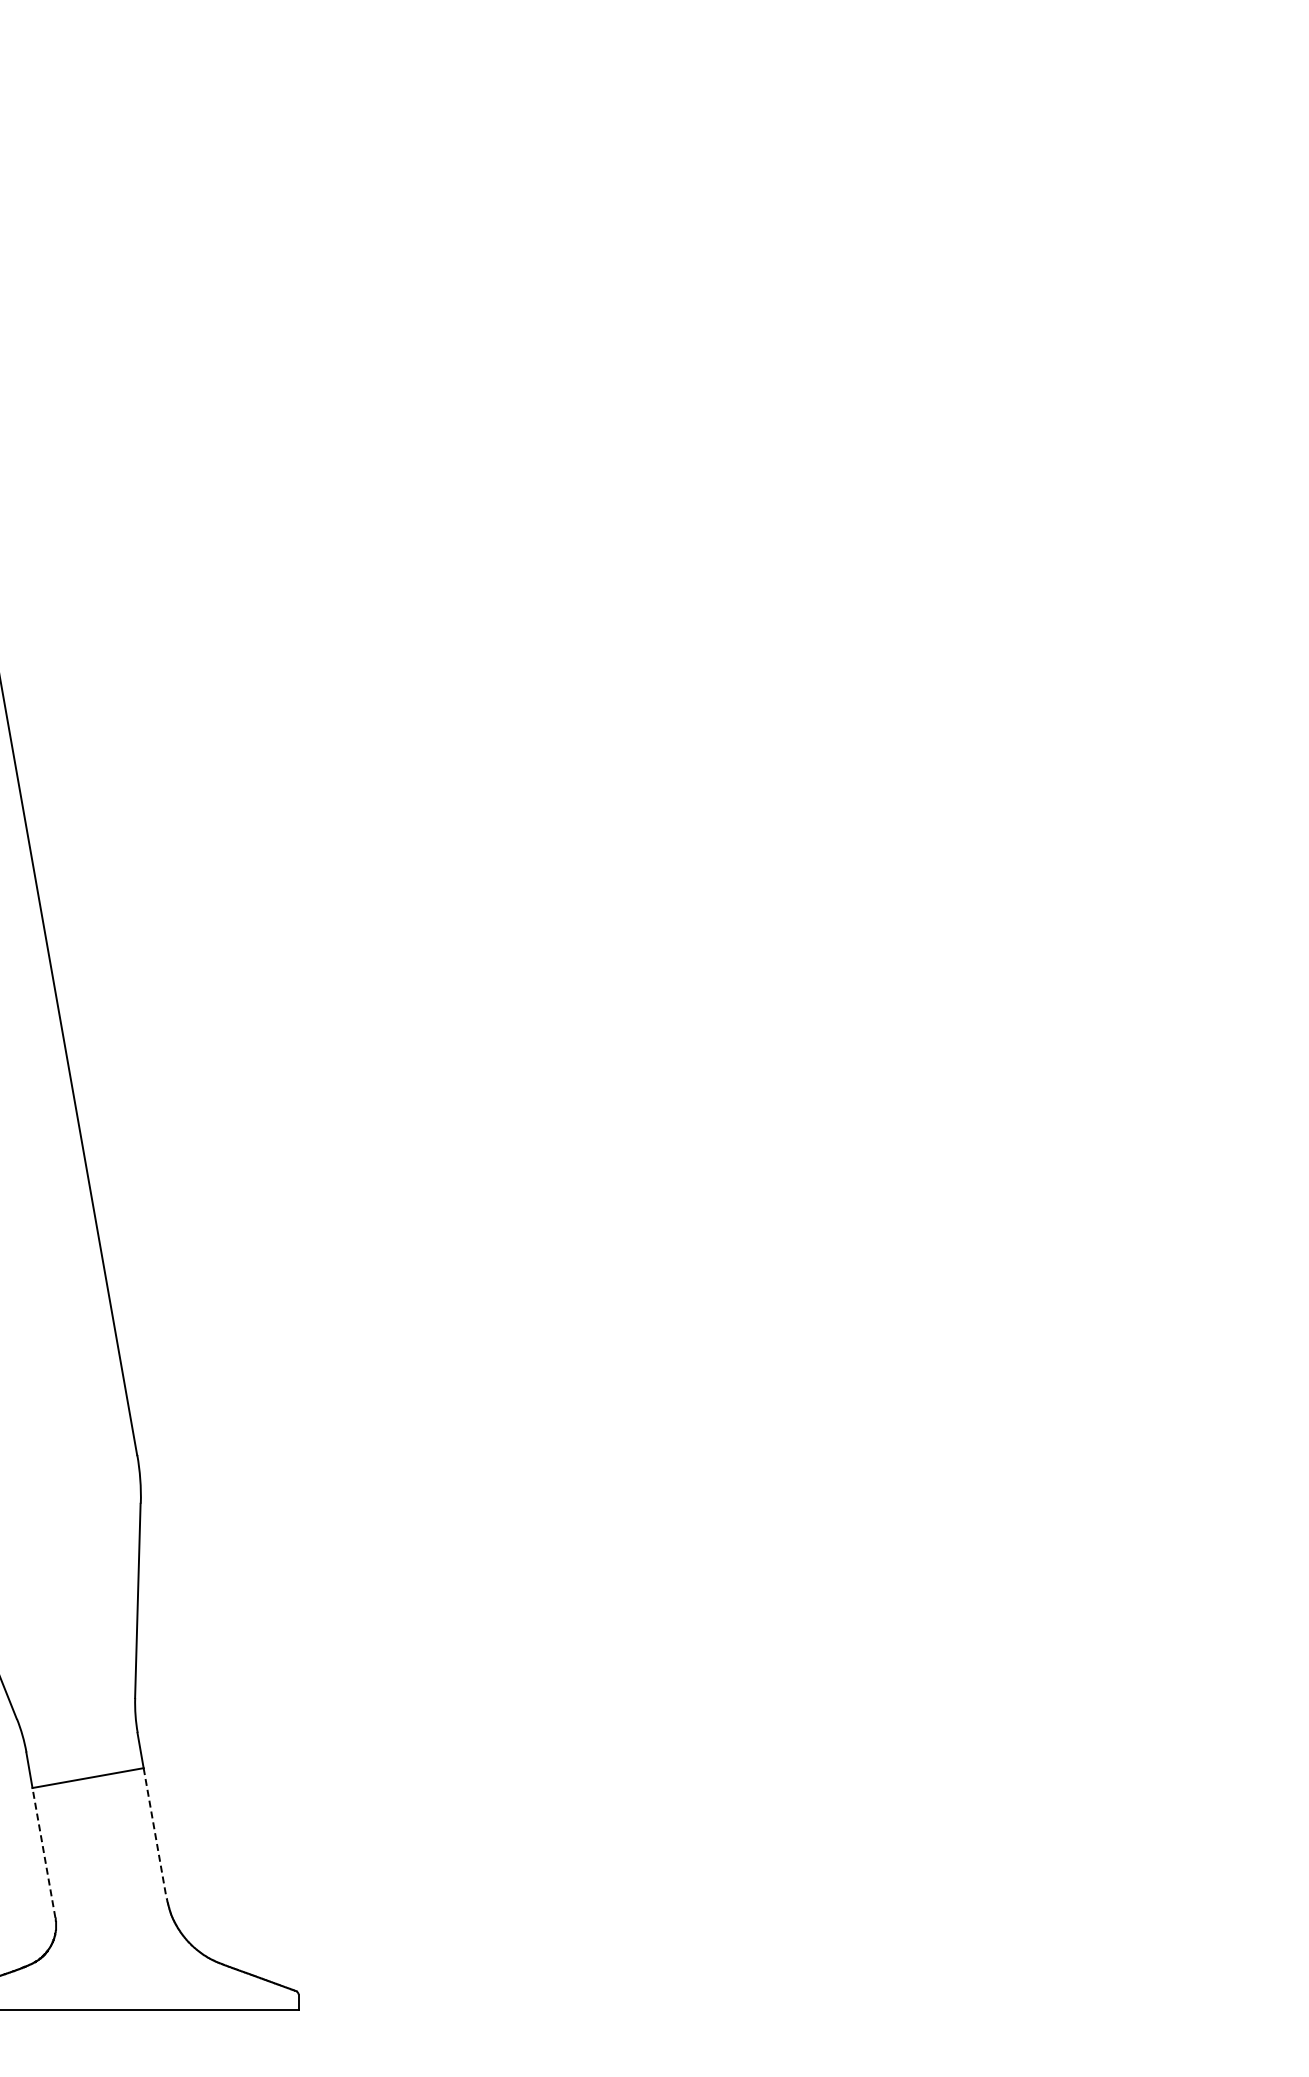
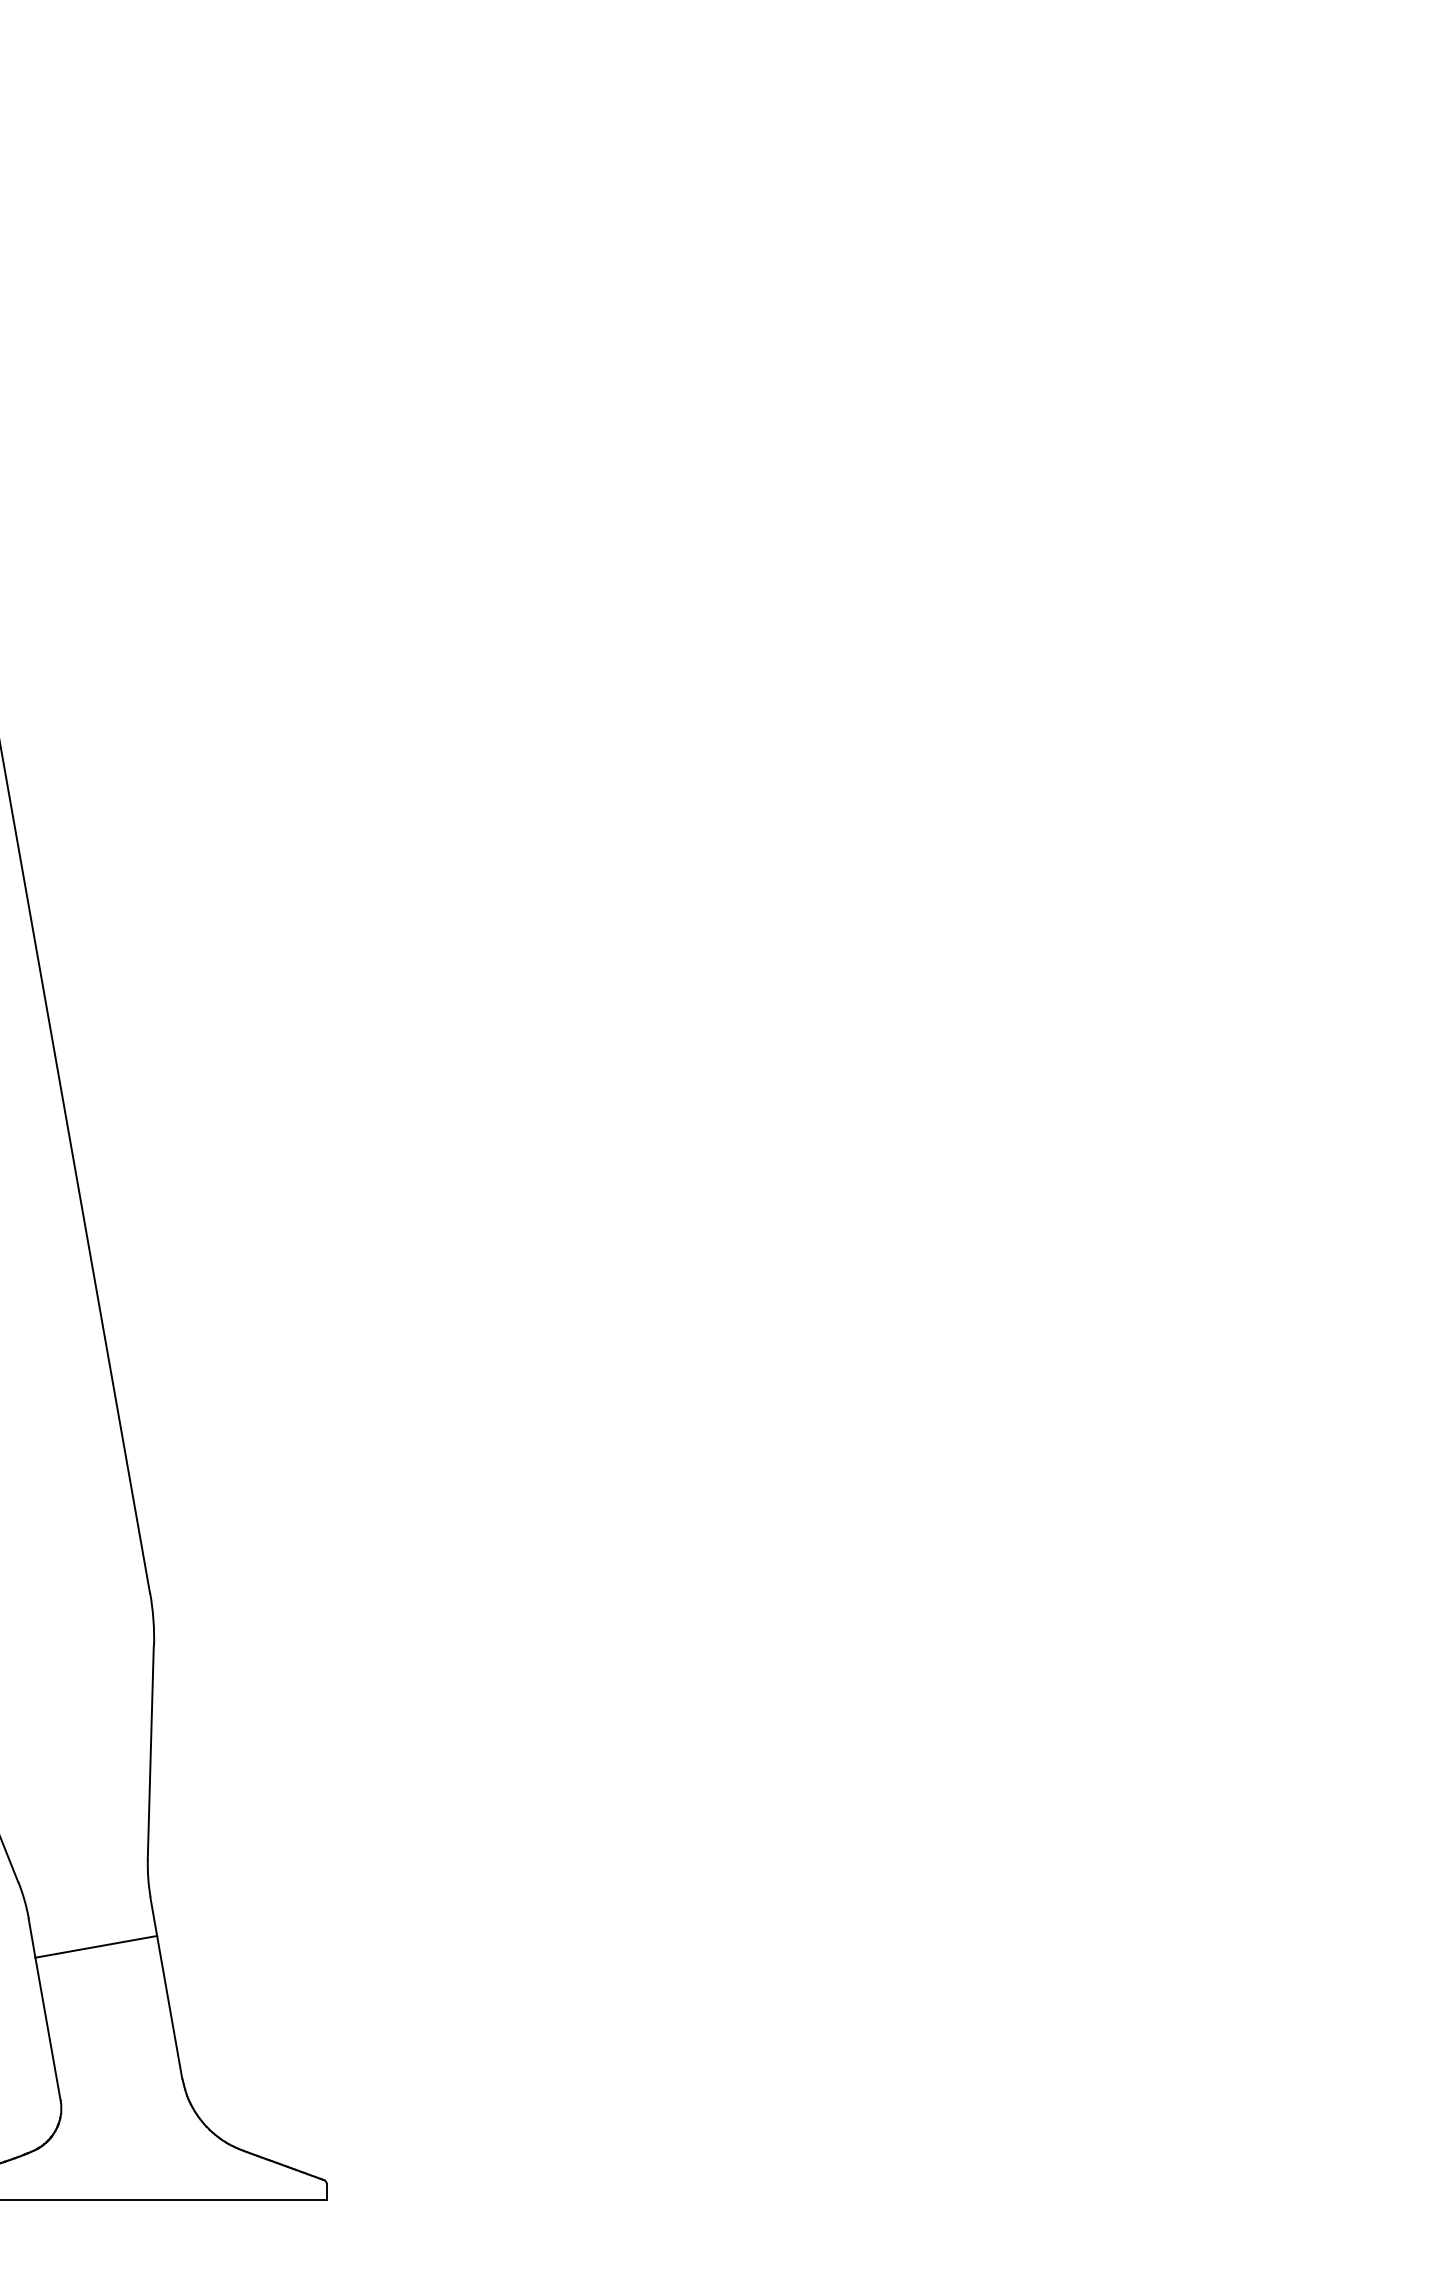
line: (155, 1833) -> (170, 2007), dashed -> solid
line: (43, 1852) -> (47, 2028), dashed -> solid

